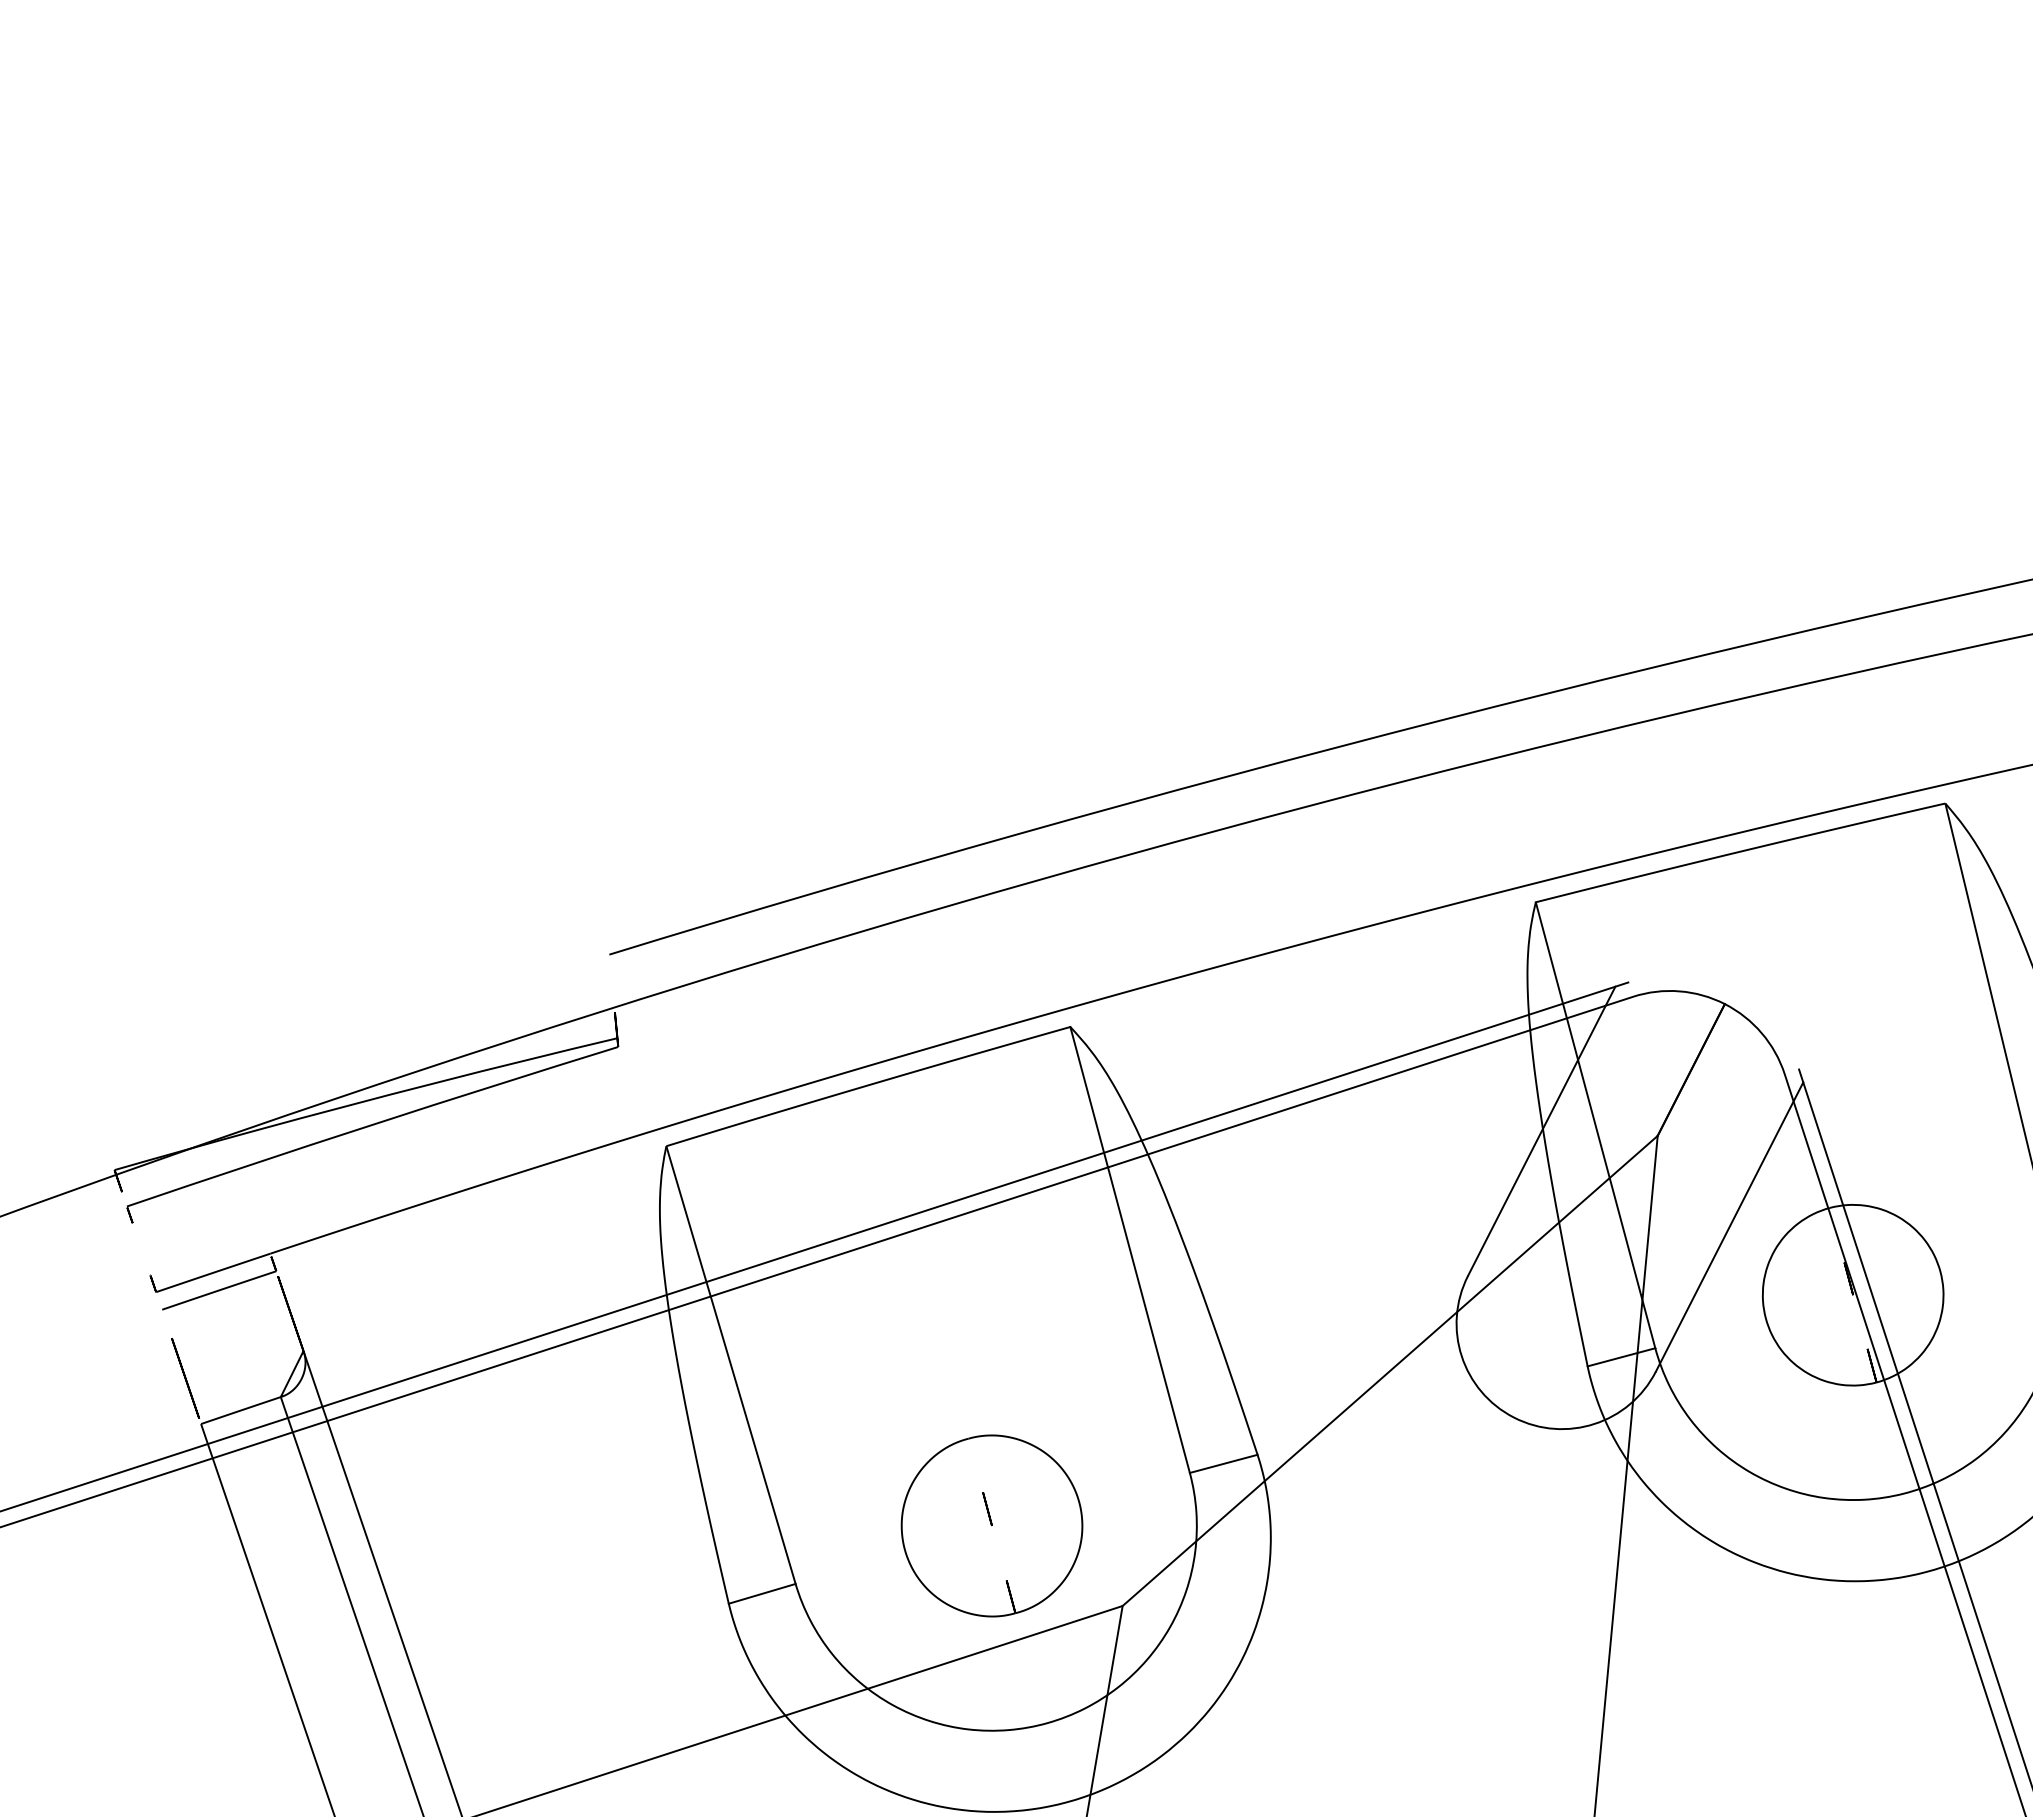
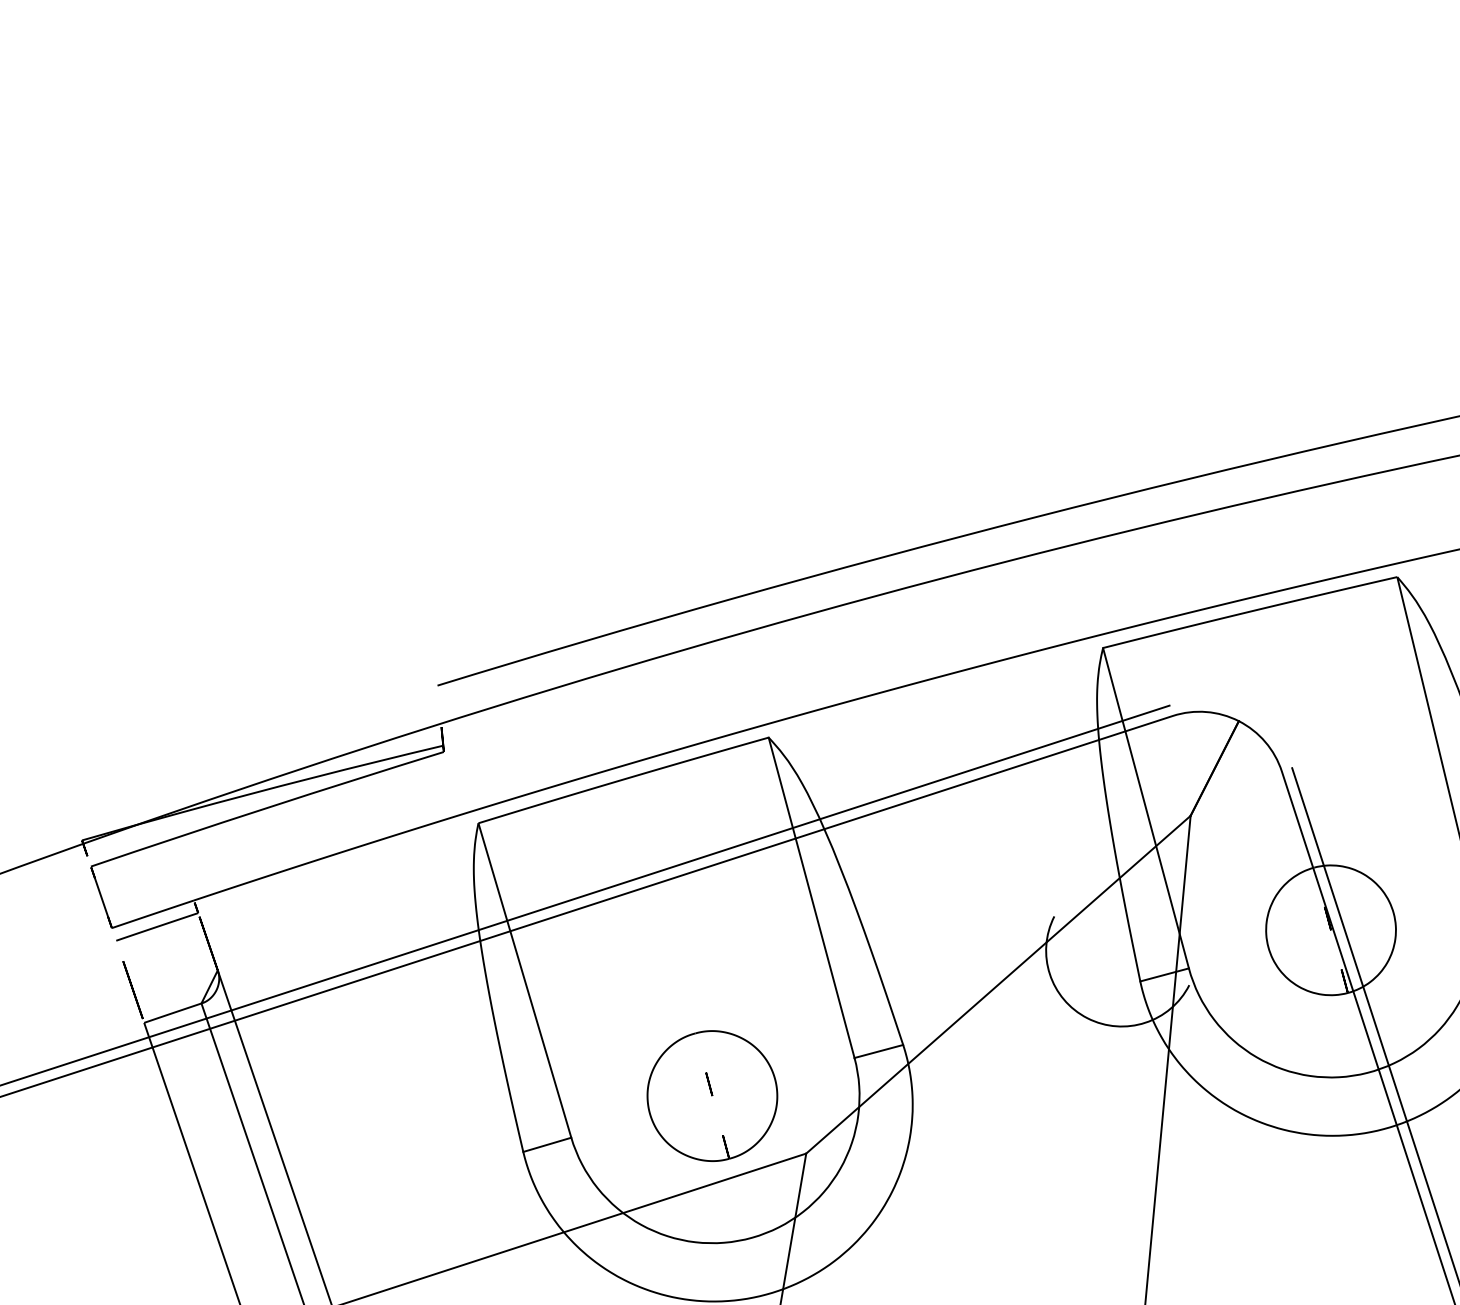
line: (1541, 1130) -> (1107, 811), removed
line: (1729, 1226) -> (1242, 880), removed

